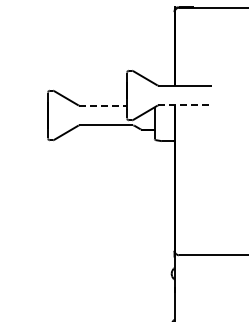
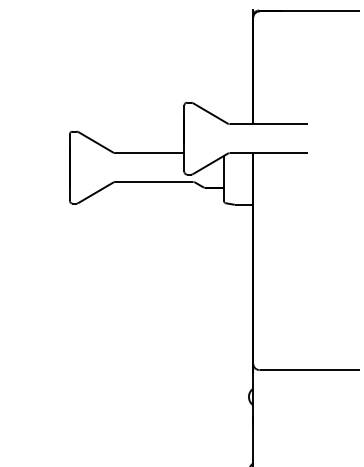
line: (103, 105) -> (150, 153), dashed -> solid
line: (185, 105) -> (268, 153), dashed -> solid

